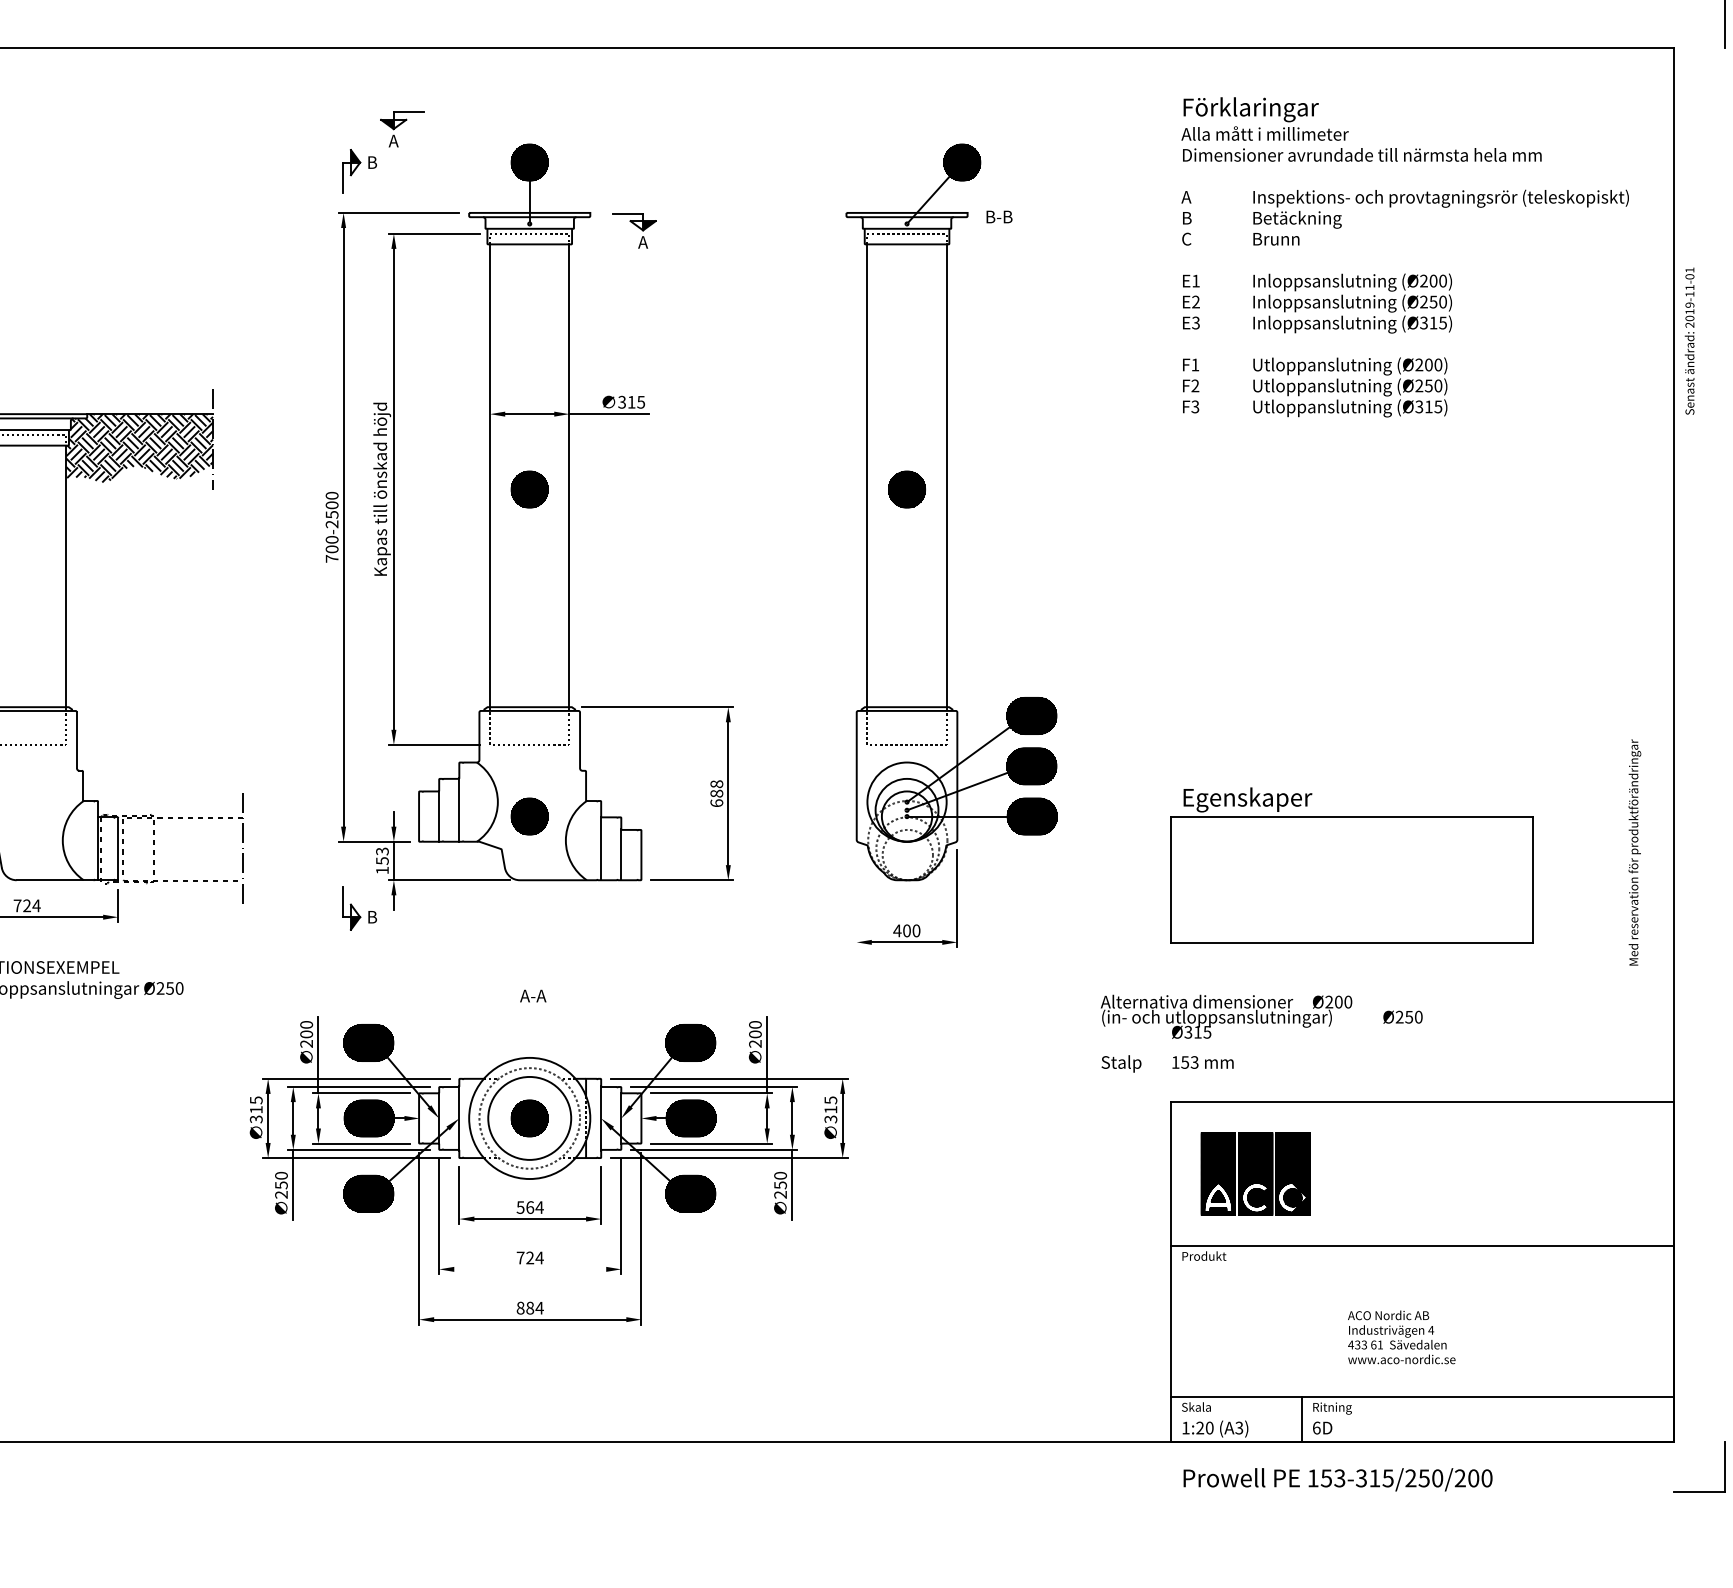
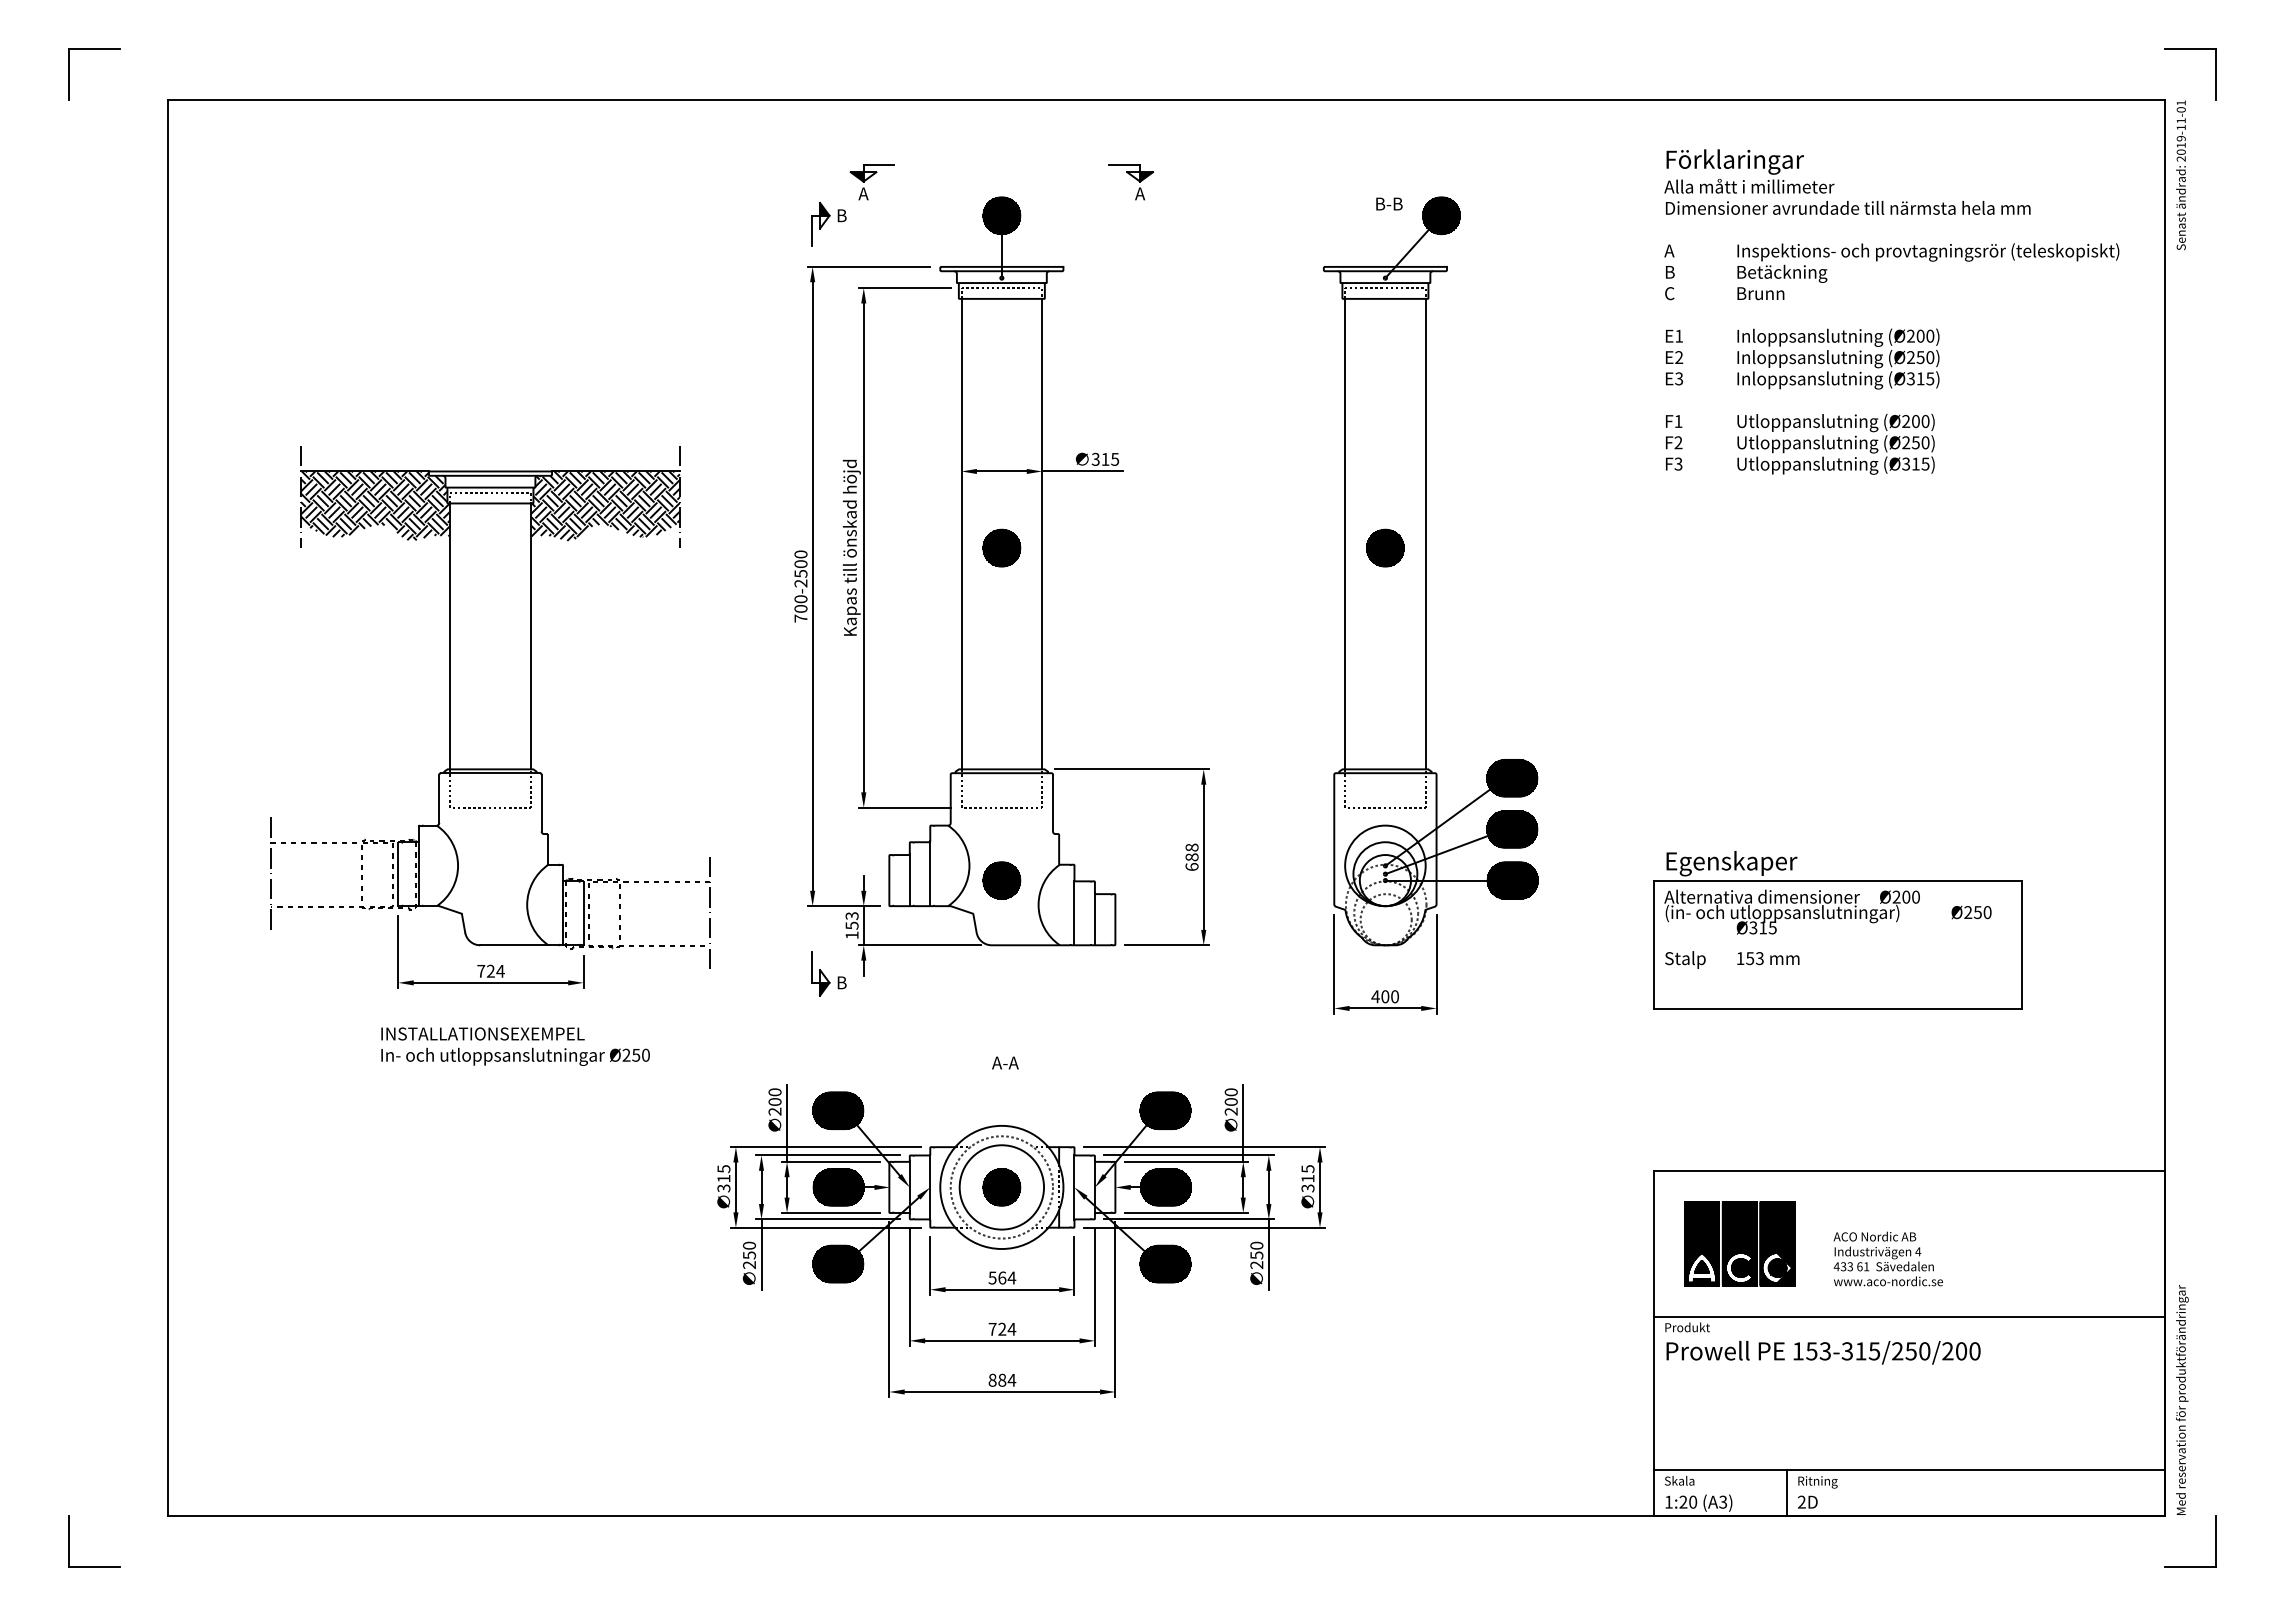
text: (999, 216) -> (1389, 203), moved
part: (633, 231) -> (1130, 182), moved
text: (1689, 341) -> (2180, 175), moved
text: (1635, 851) -> (2182, 1399), moved
line: (856, 898) -> (1334, 963), added
text: (1261, 1032) -> (1827, 928), moved
line: (530, 1269) -> (1002, 1340), added
text: (1400, 1336) -> (1887, 1258), moved
text: (1316, 1427) -> (1801, 1501), 6D -> 2D
text: (1337, 1479) -> (1823, 1352), moved

